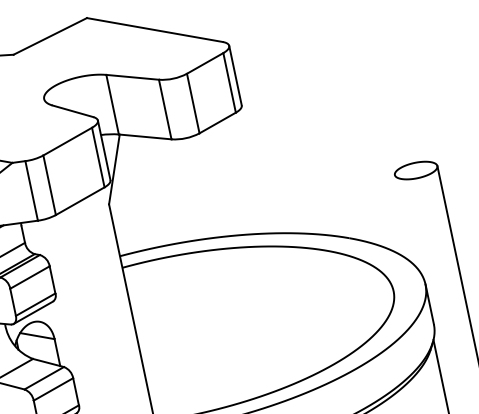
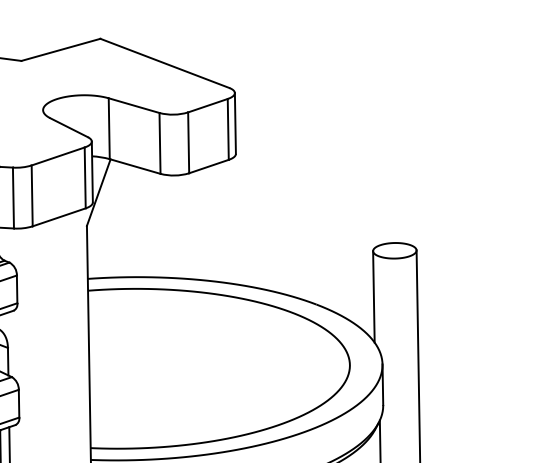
line: (403, 219) -> (373, 296), added

